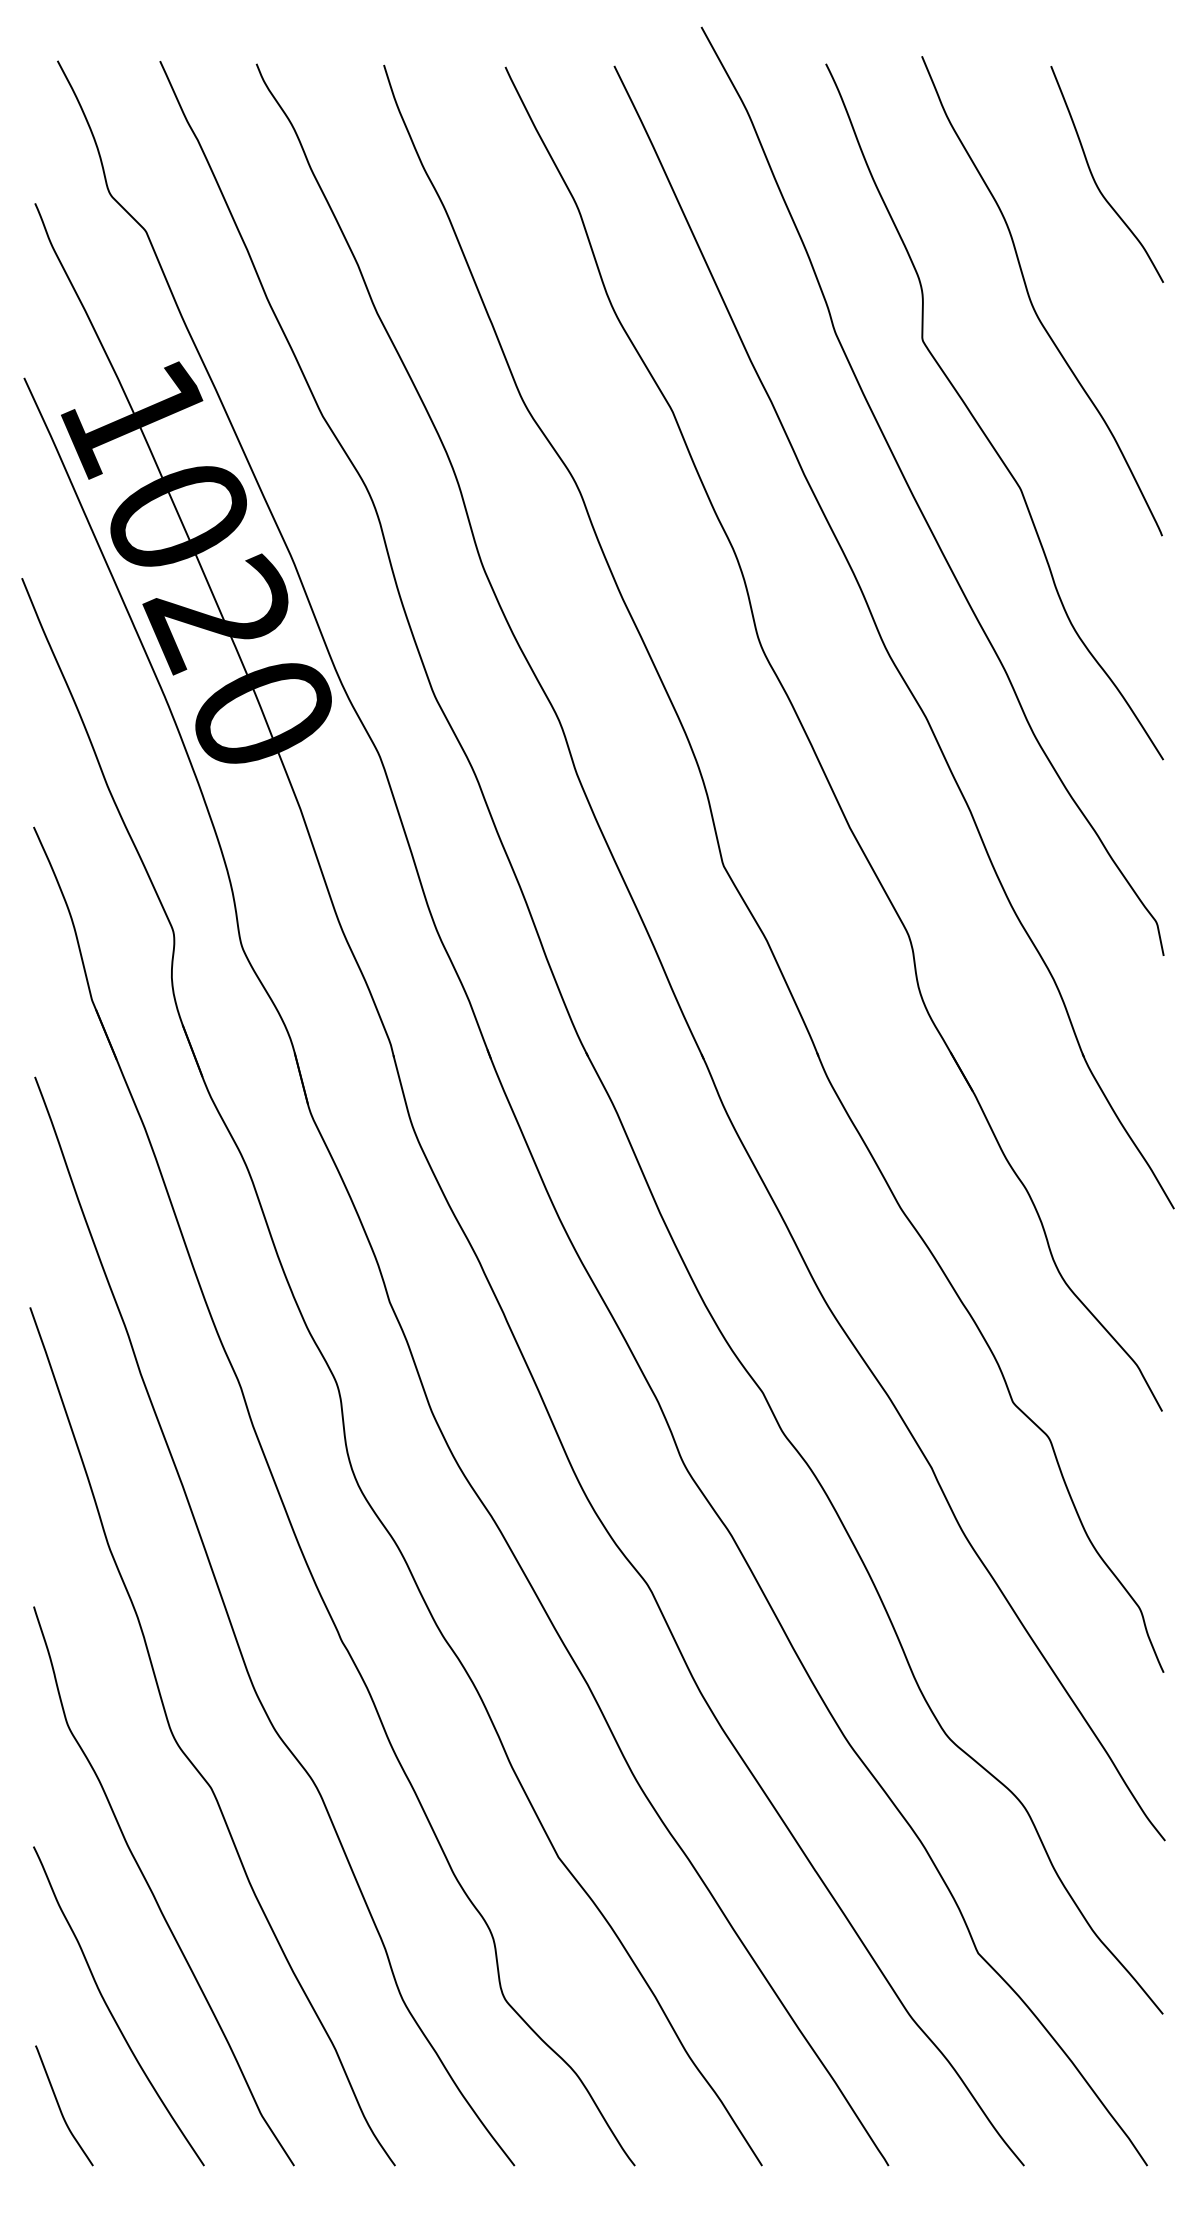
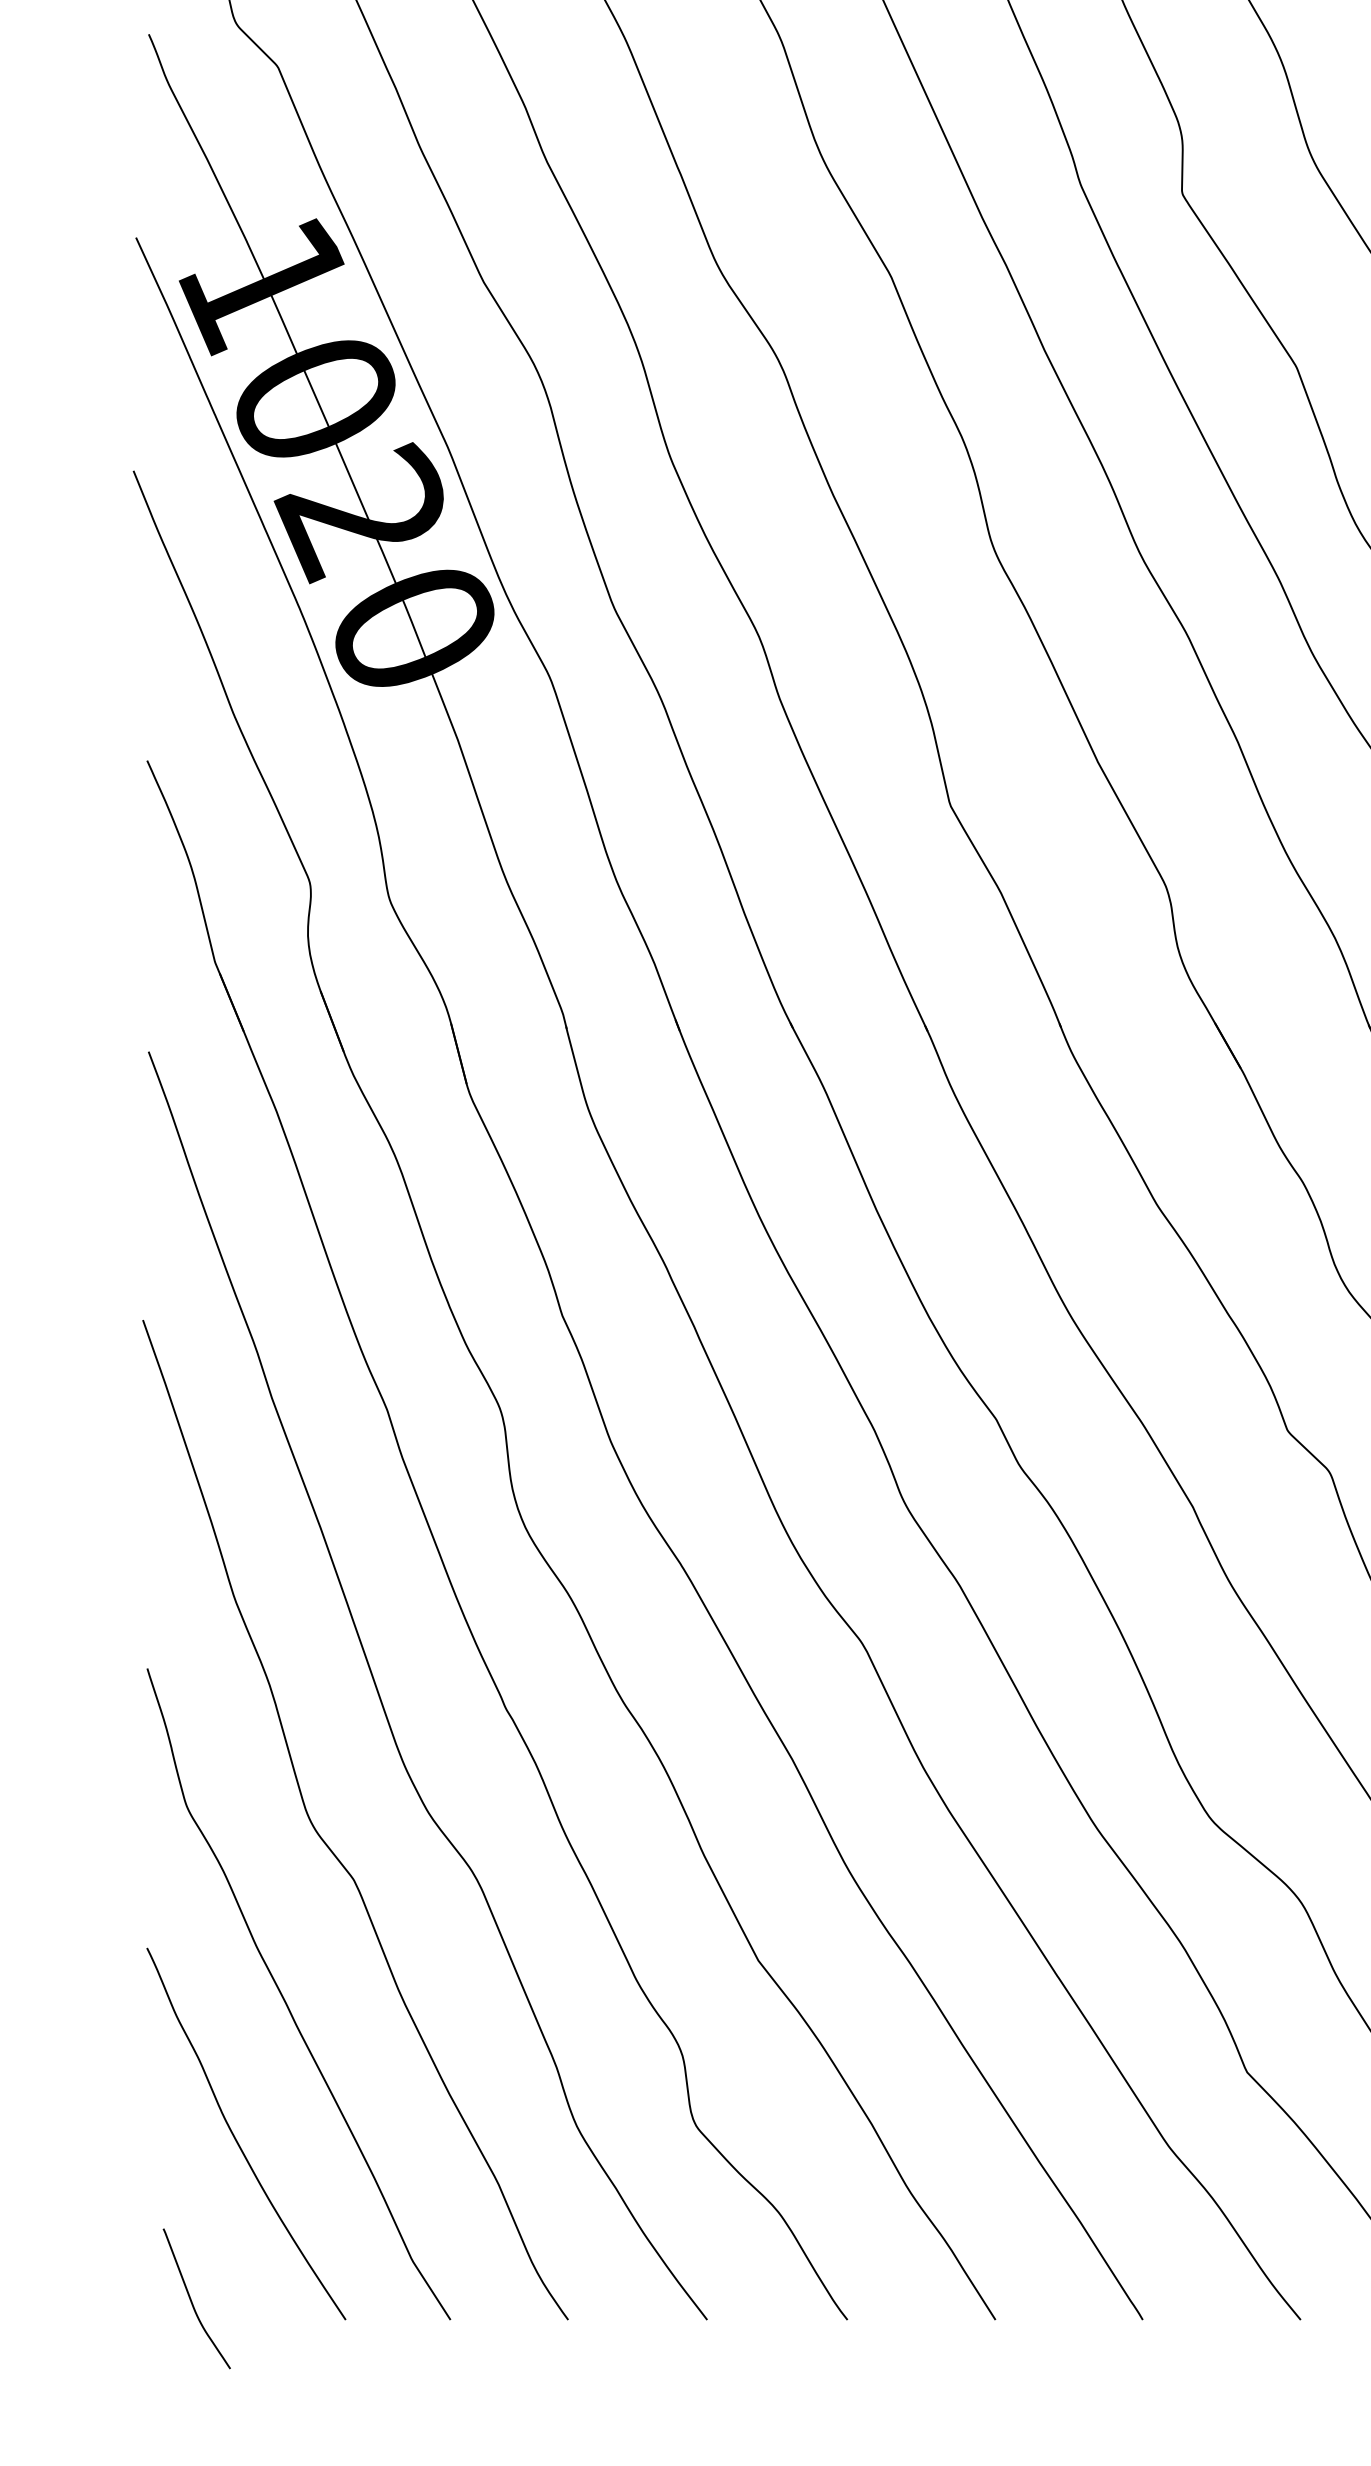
curve: (60, 2107) -> (192, 2300), moved

